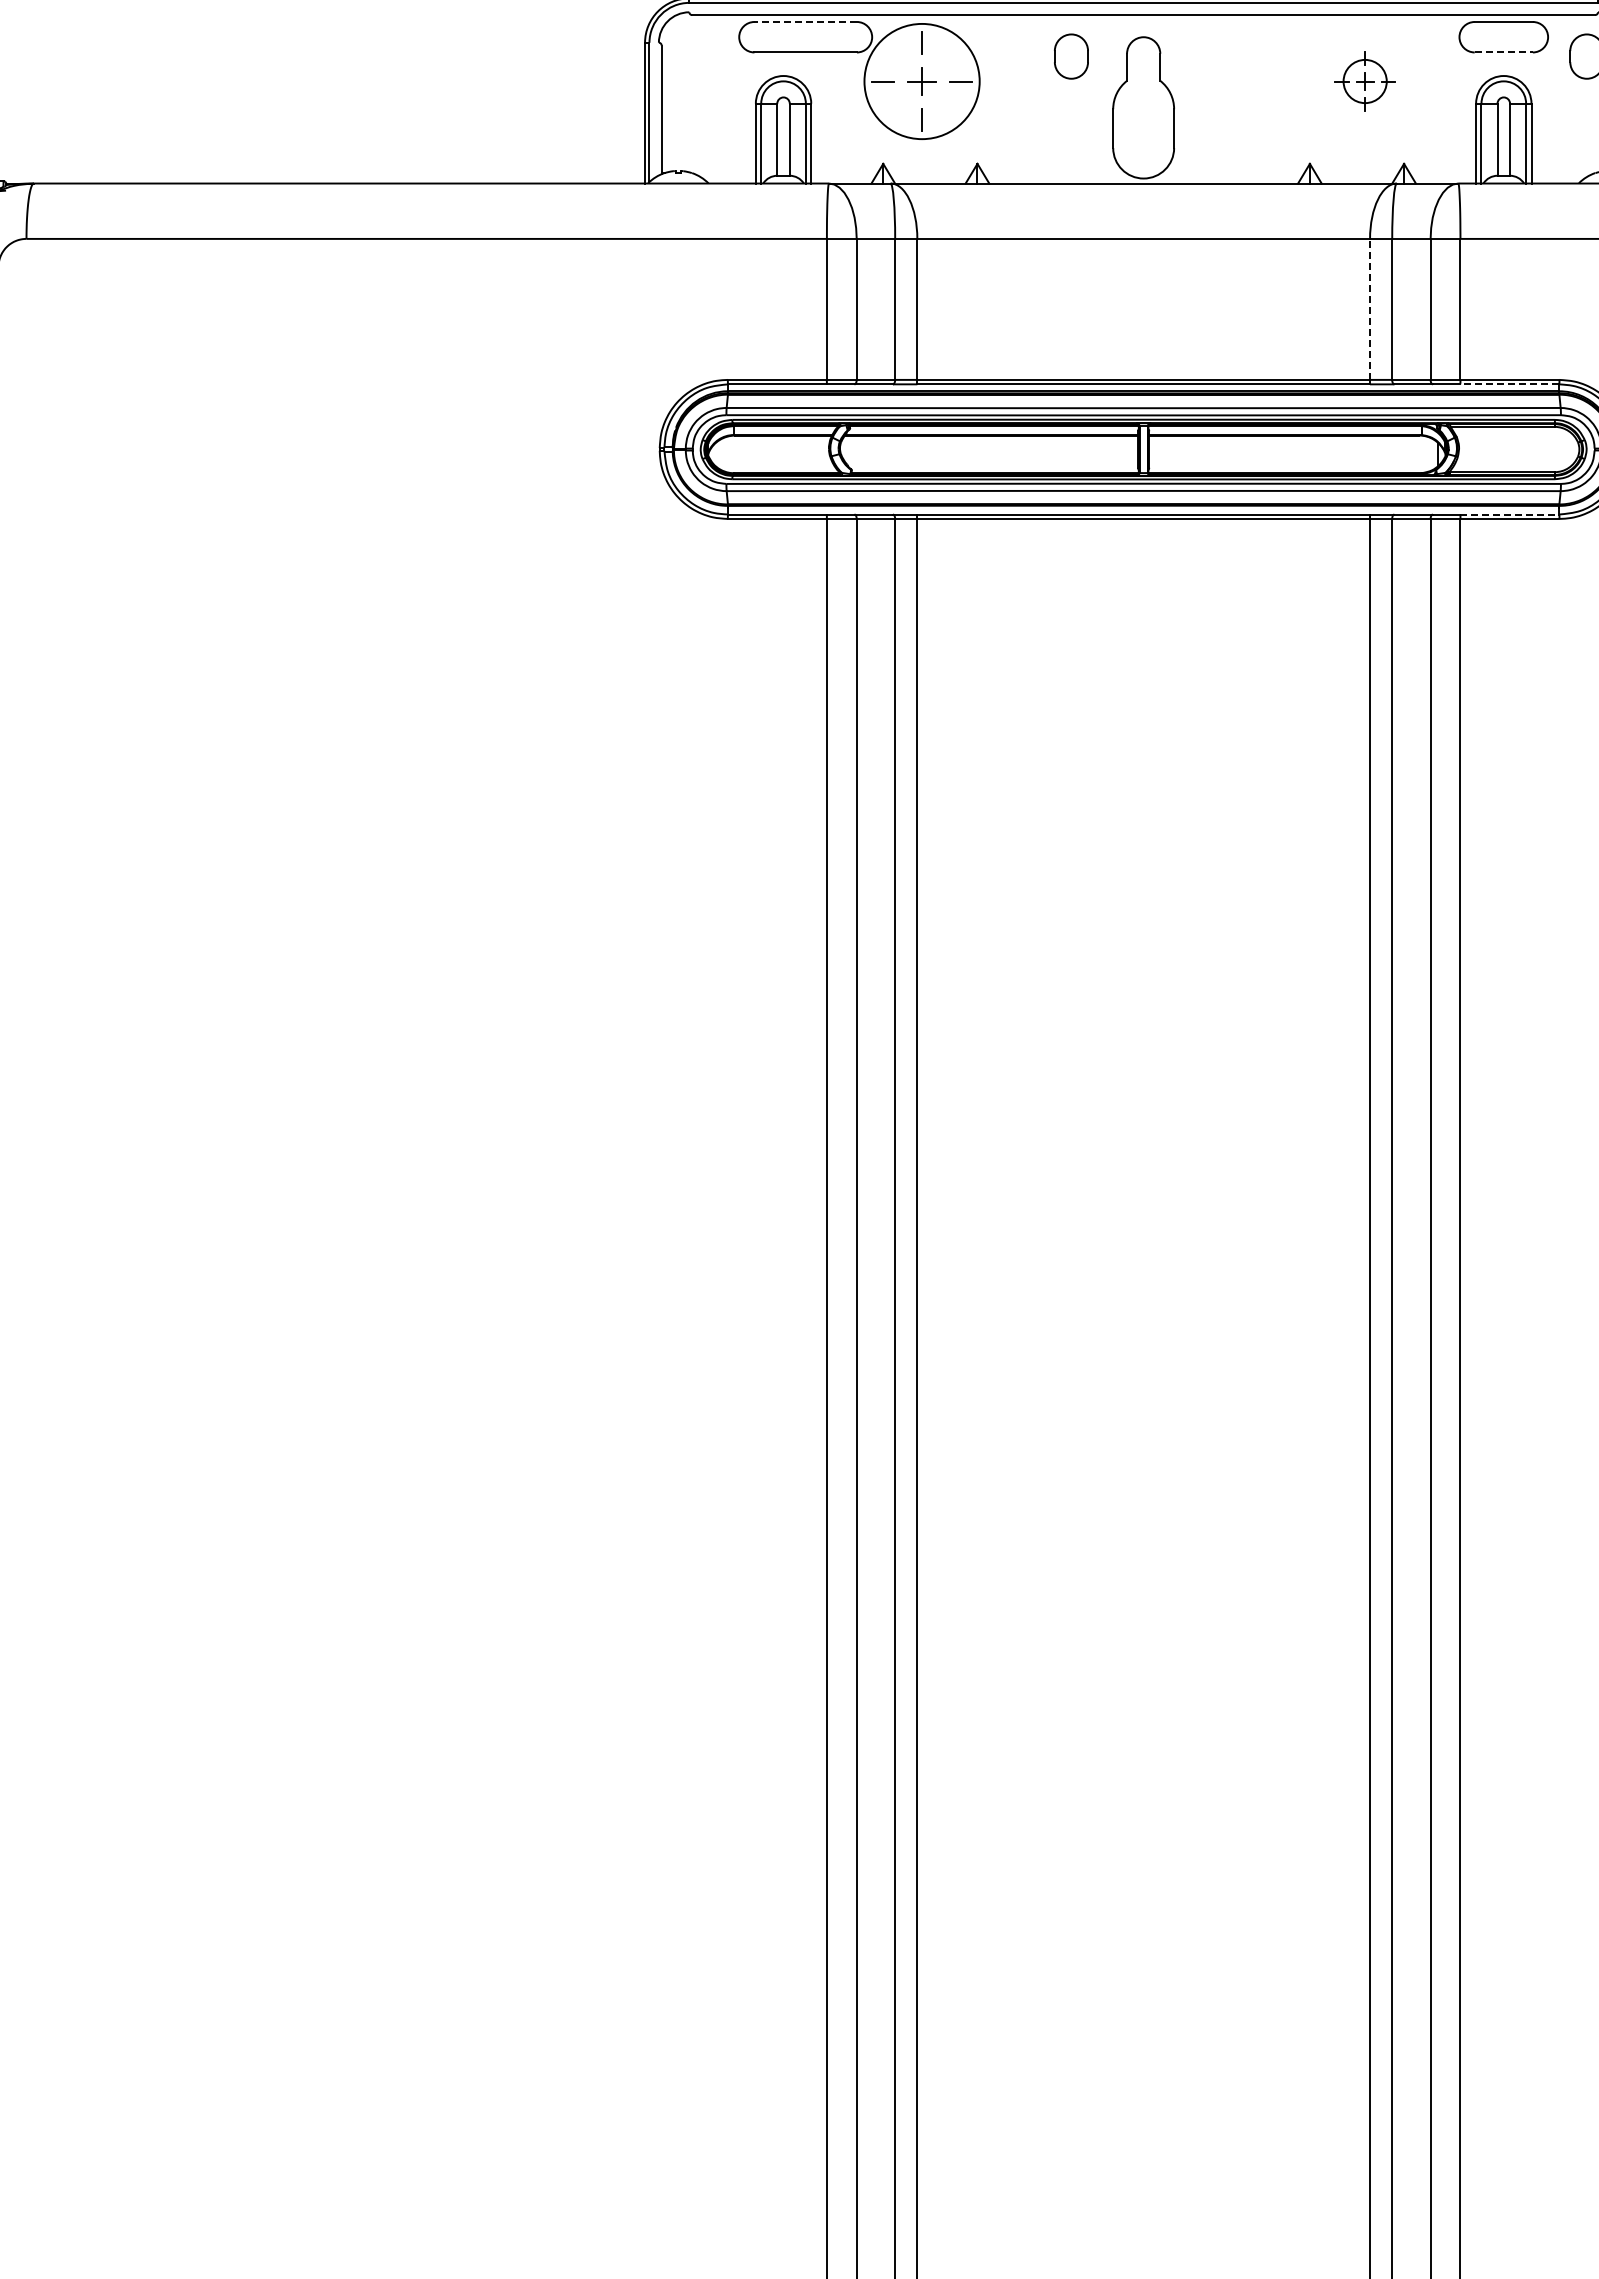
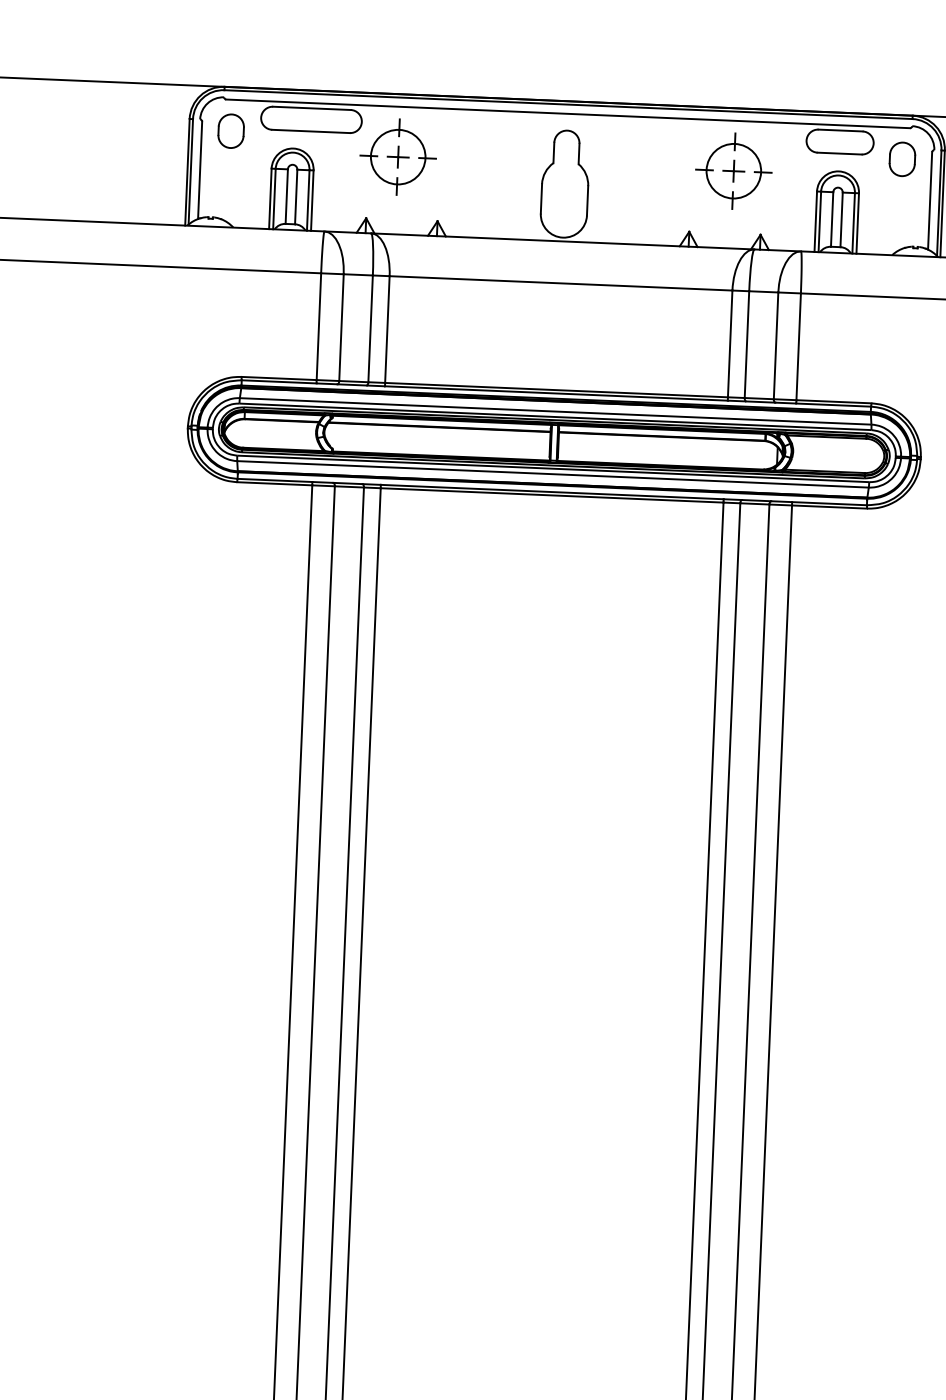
line: (805, 22) -> (311, 108), dashed -> solid
line: (1504, 52) -> (840, 153), dashed -> solid
part: (1071, 56) -> (231, 131), moved
circle: (922, 81) -> (398, 157), size x0.62
part: (1364, 81) -> (733, 171), size x1.67
line: (1370, 308) -> (730, 343), dashed -> solid
line: (1509, 384) -> (833, 405), dashed -> solid
line: (1510, 514) -> (830, 503), dashed -> solid

